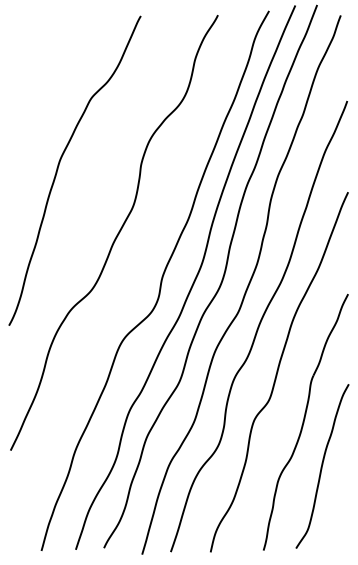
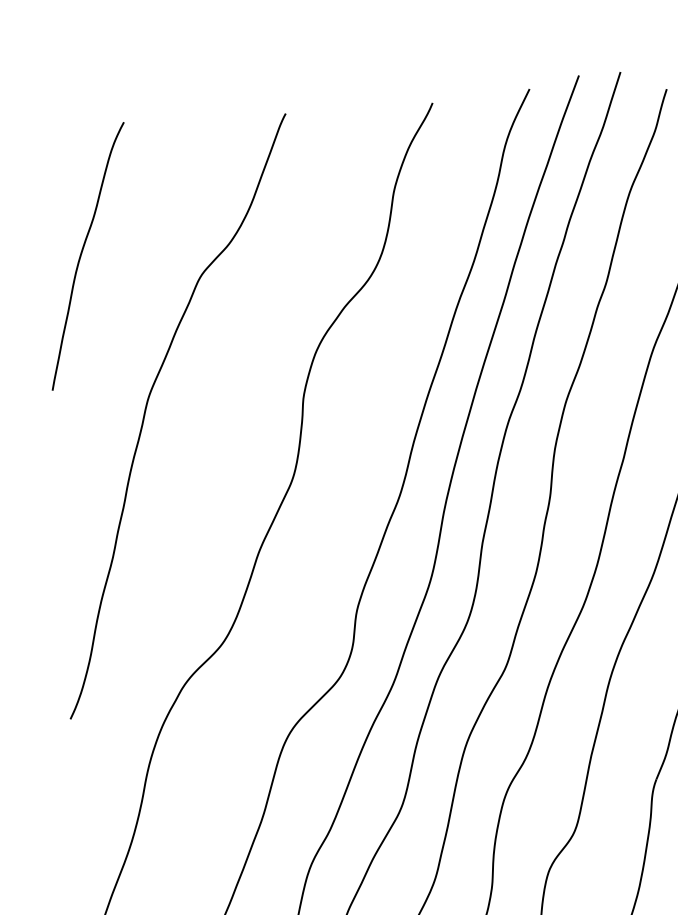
curve: (30, 83) -> (83, 255), added

